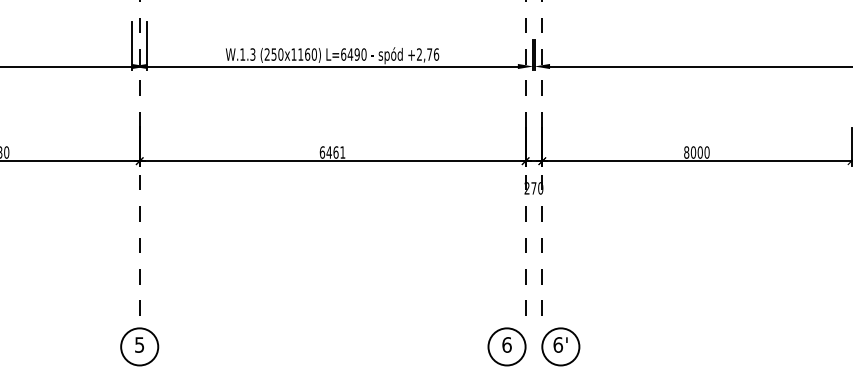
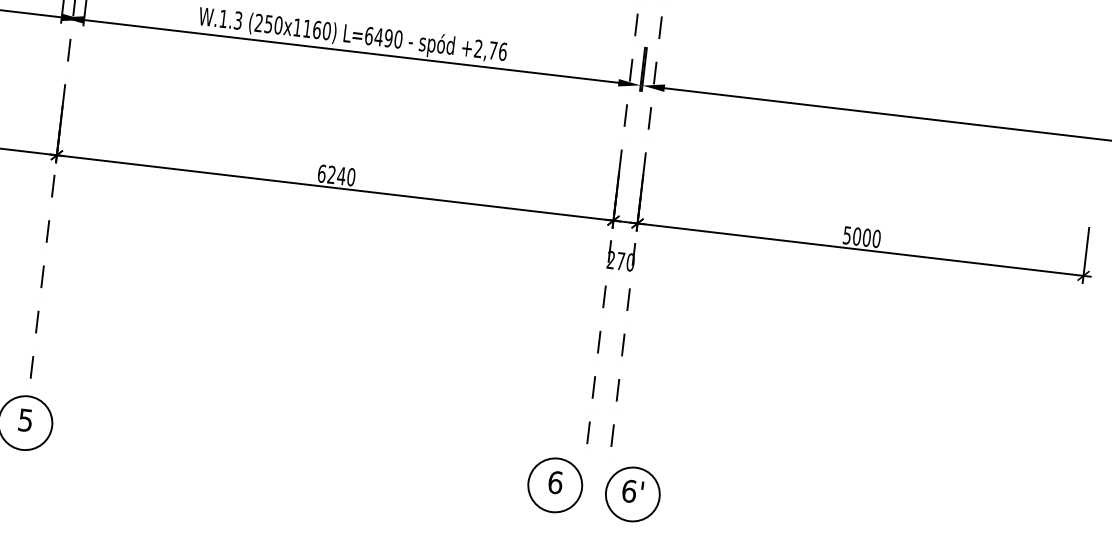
text: (335, 152) -> (340, 175), 6461 -> 6240
text: (686, 152) -> (847, 235), 8000 -> 5000

